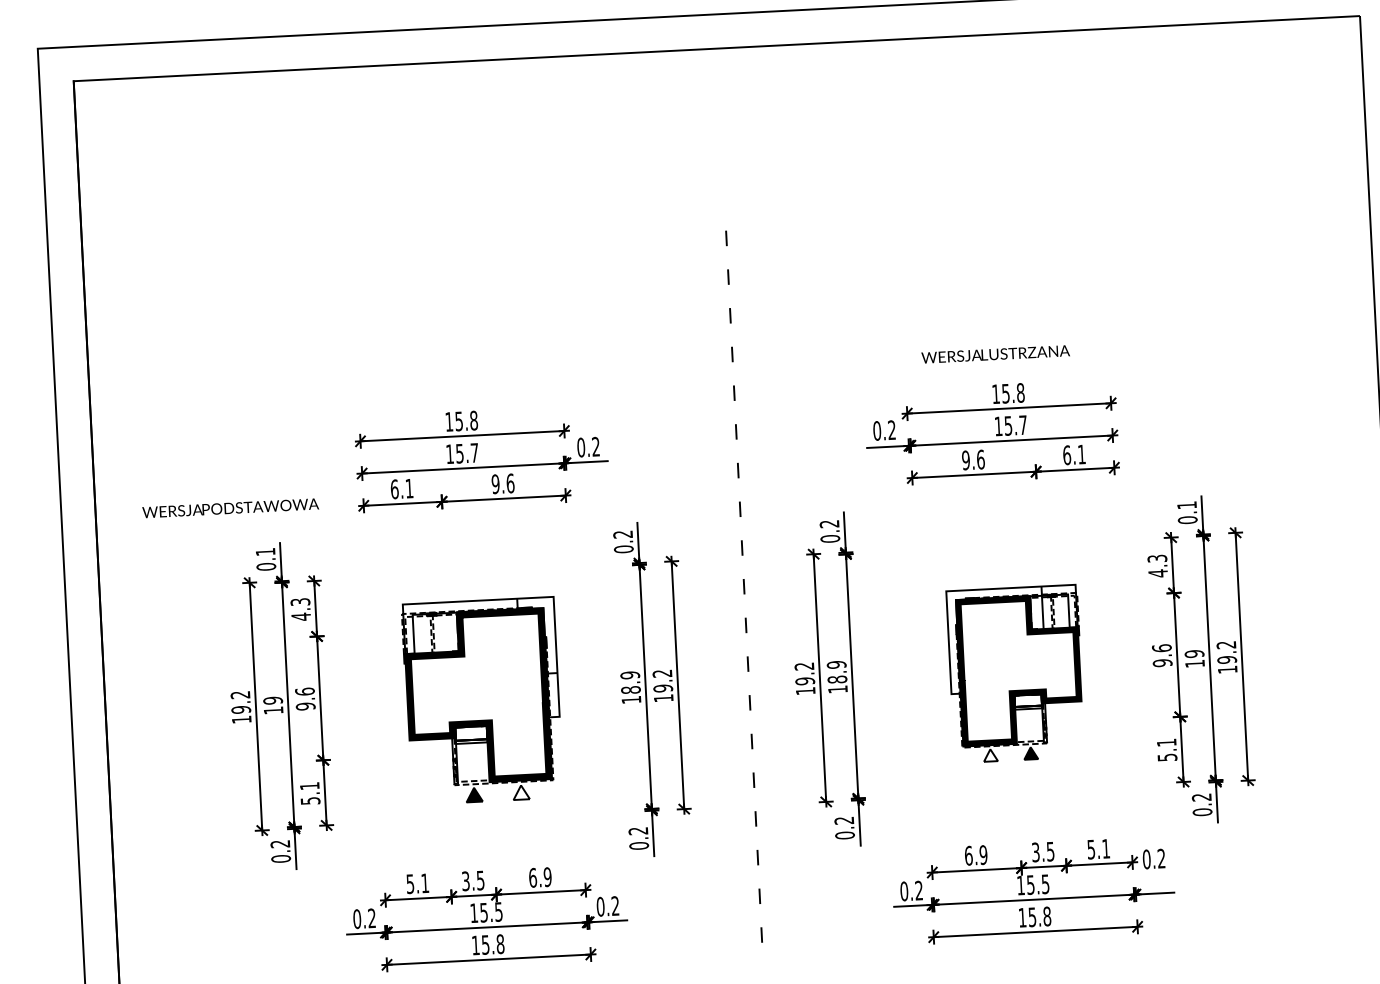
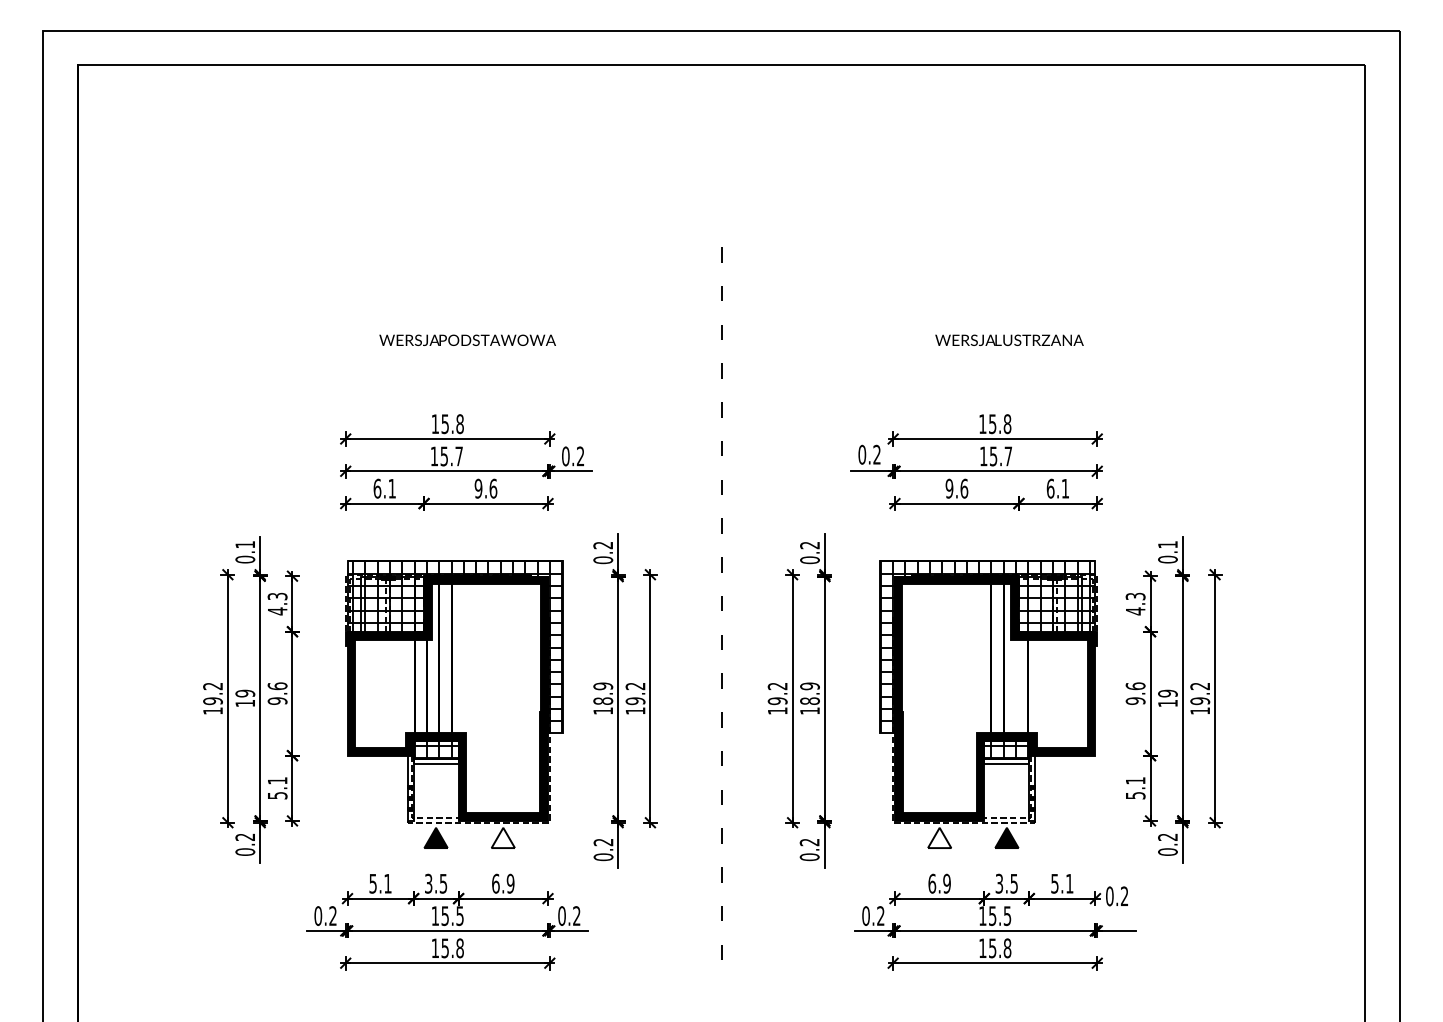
text: (995, 353) -> (1009, 339), moved
text: (230, 507) -> (467, 339), moved
part: (1015, 673) -> (988, 704), size x1.67
part: (482, 700) -> (454, 704), size x1.43

